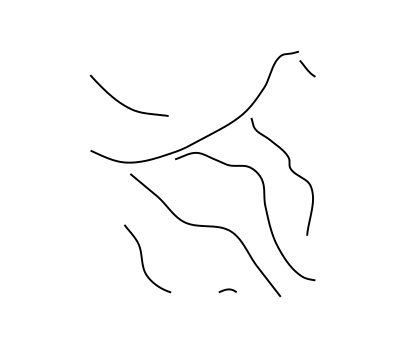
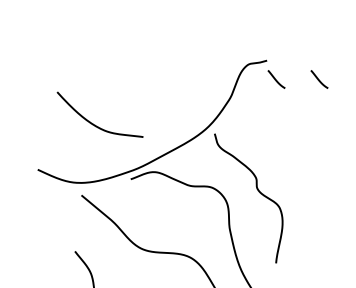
line: (346, 68) -> (319, 79), added
curve: (123, 103) -> (93, 123), moved

